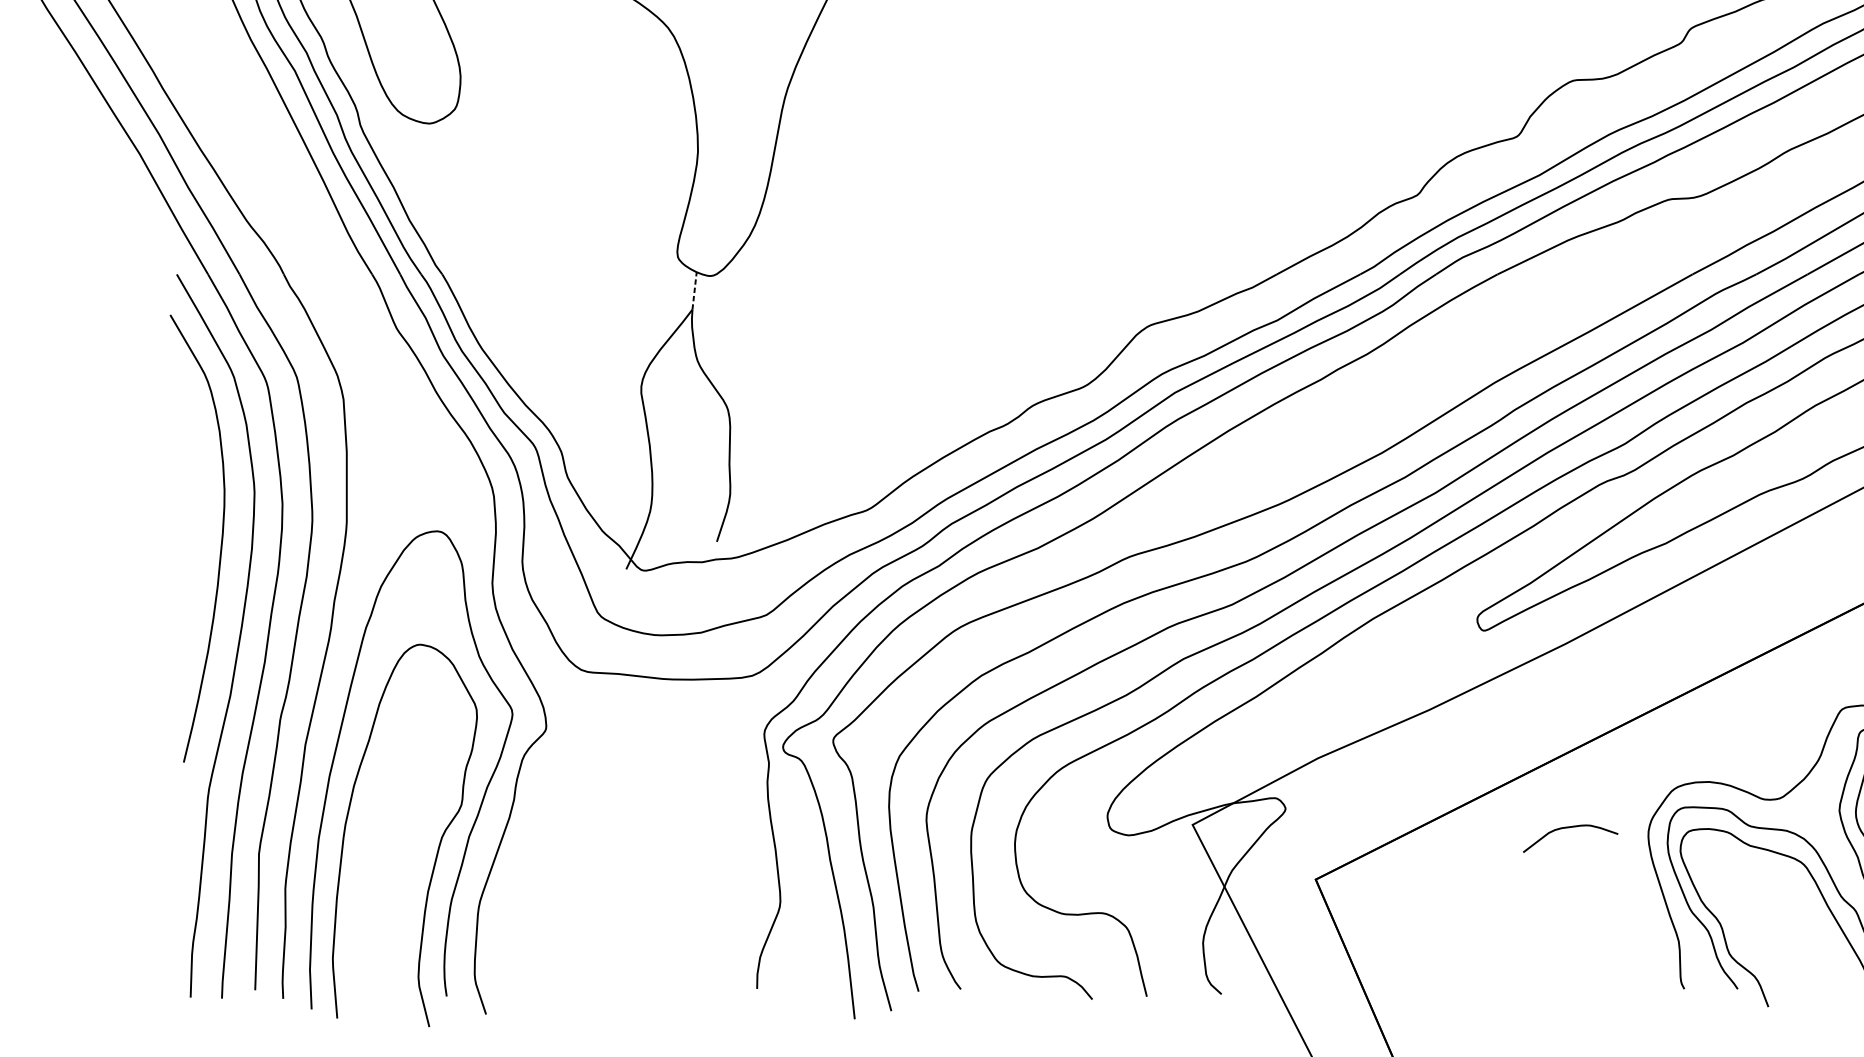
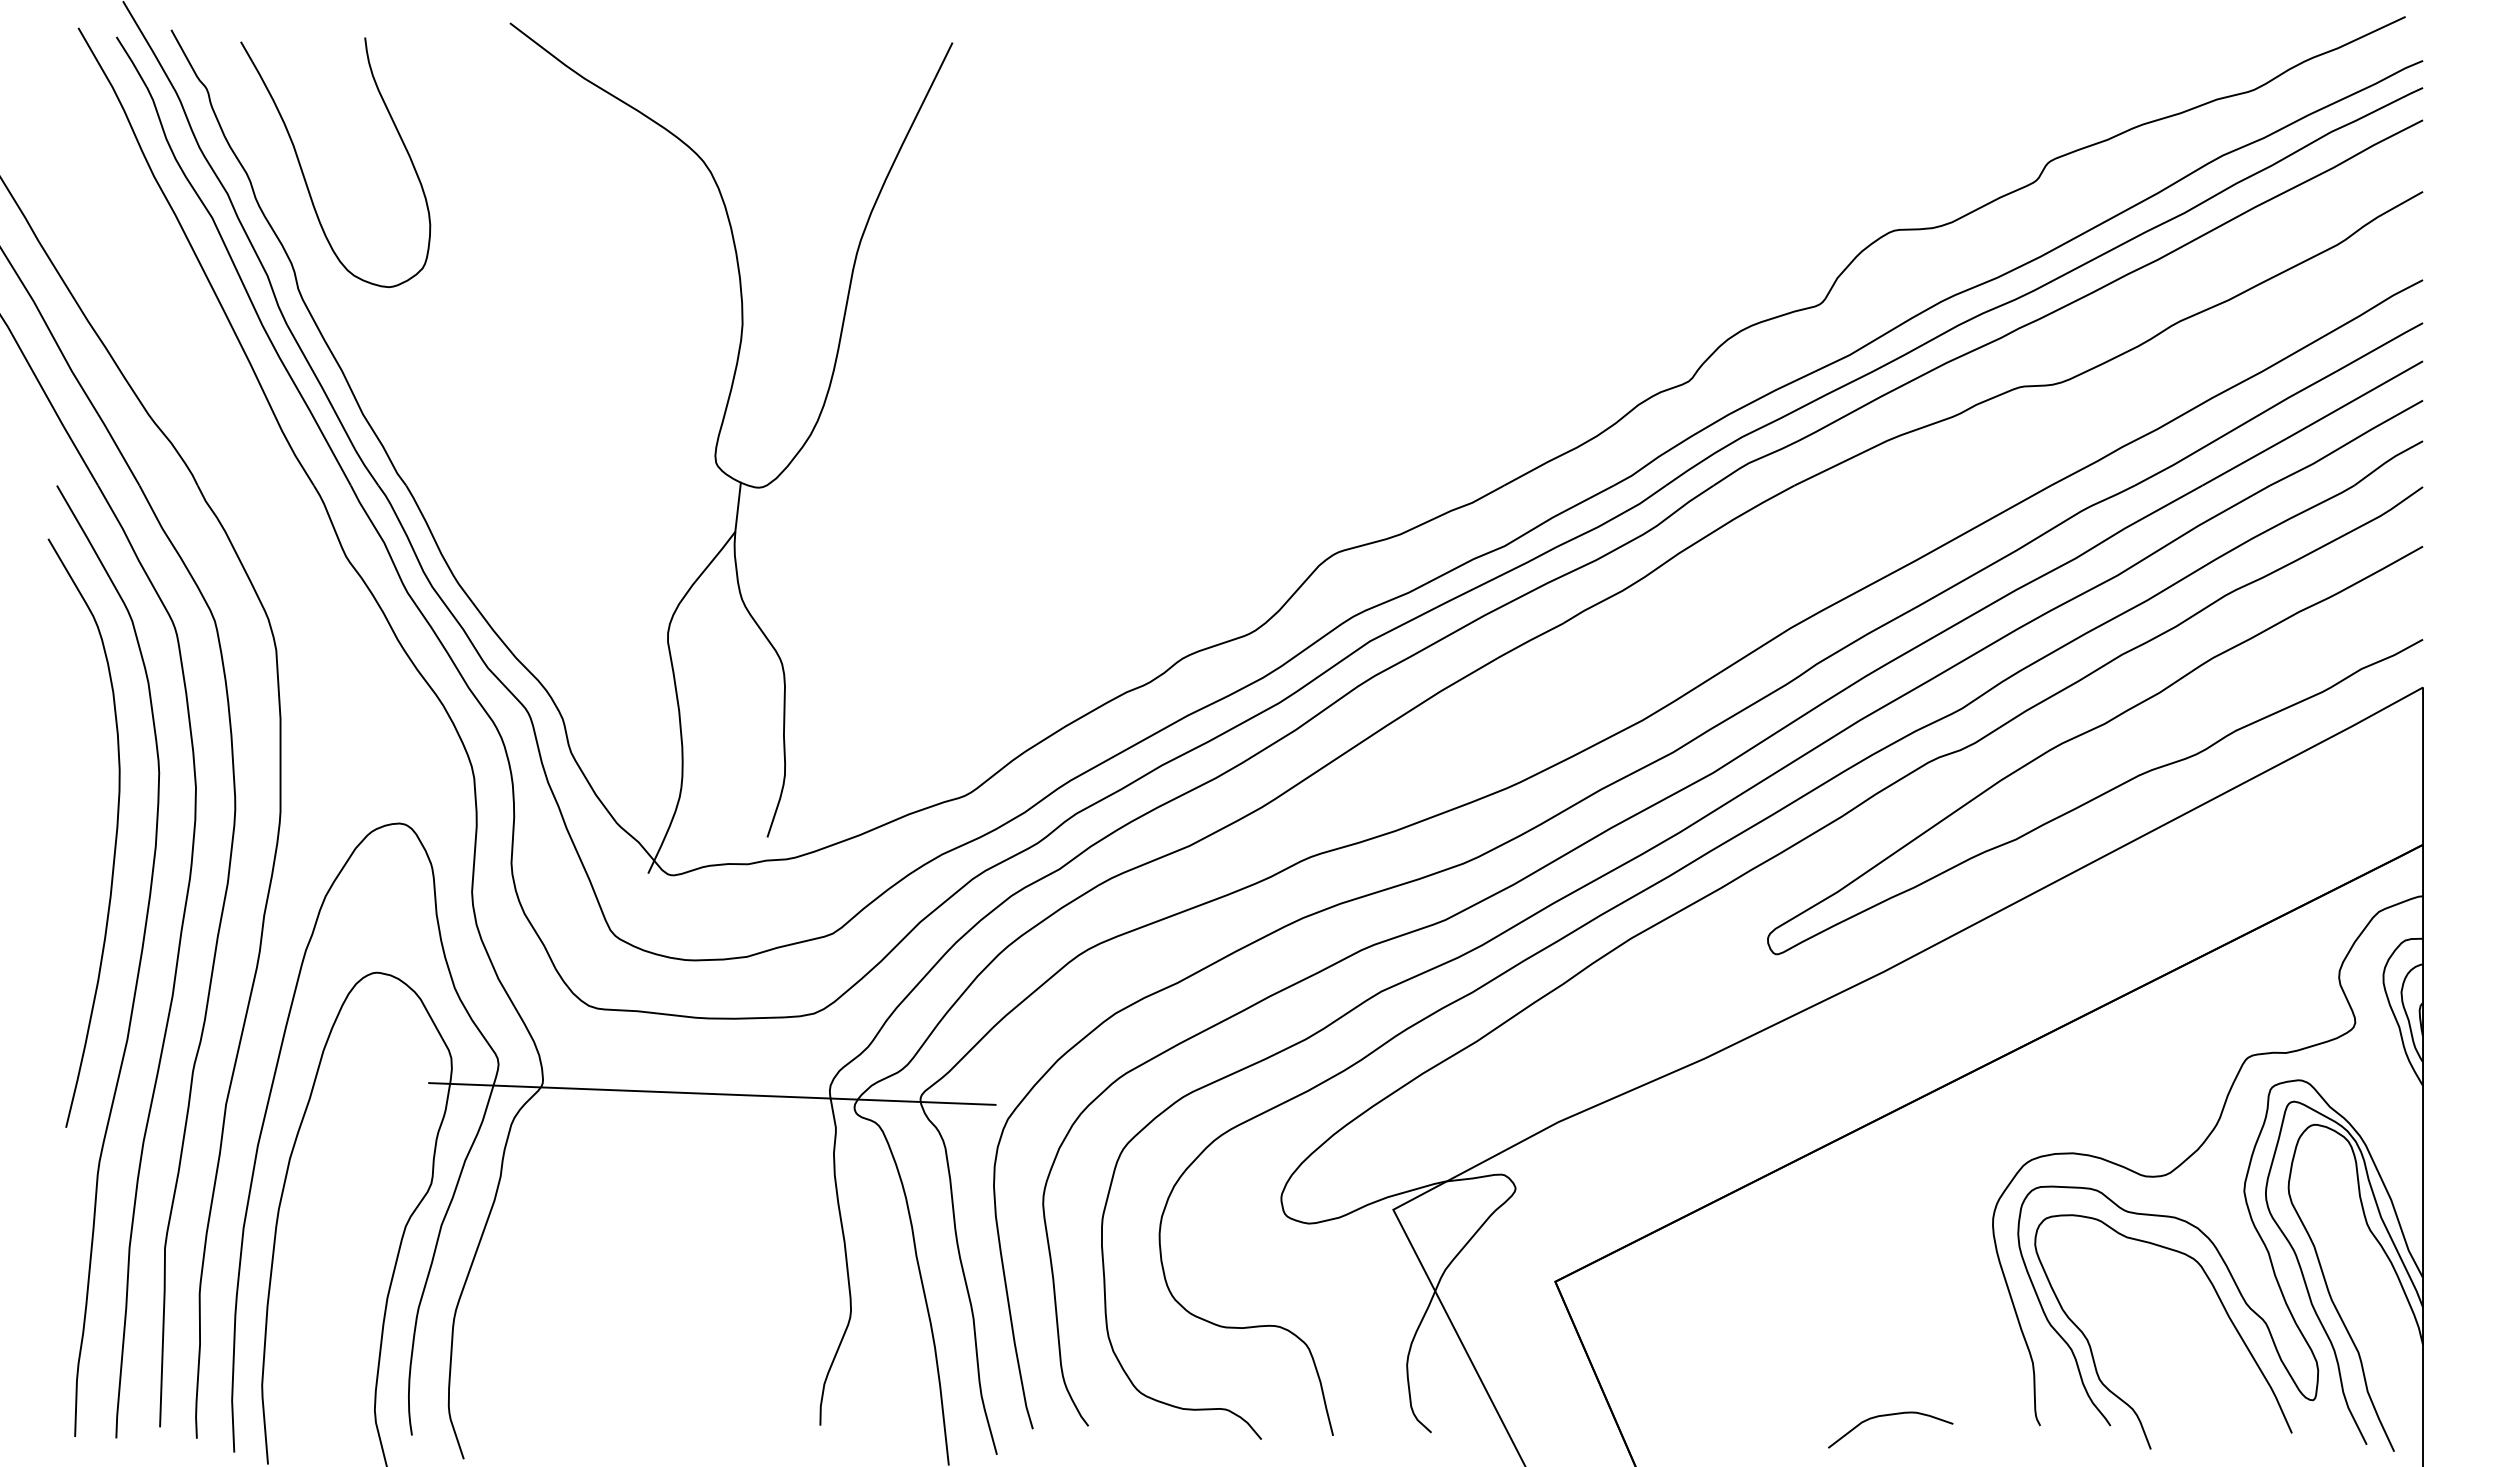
line: (694, 291) -> (738, 507), dashed -> solid
line: (675, 736) -> (712, 1093), added
curve: (1567, 828) -> (1886, 1416), moved

